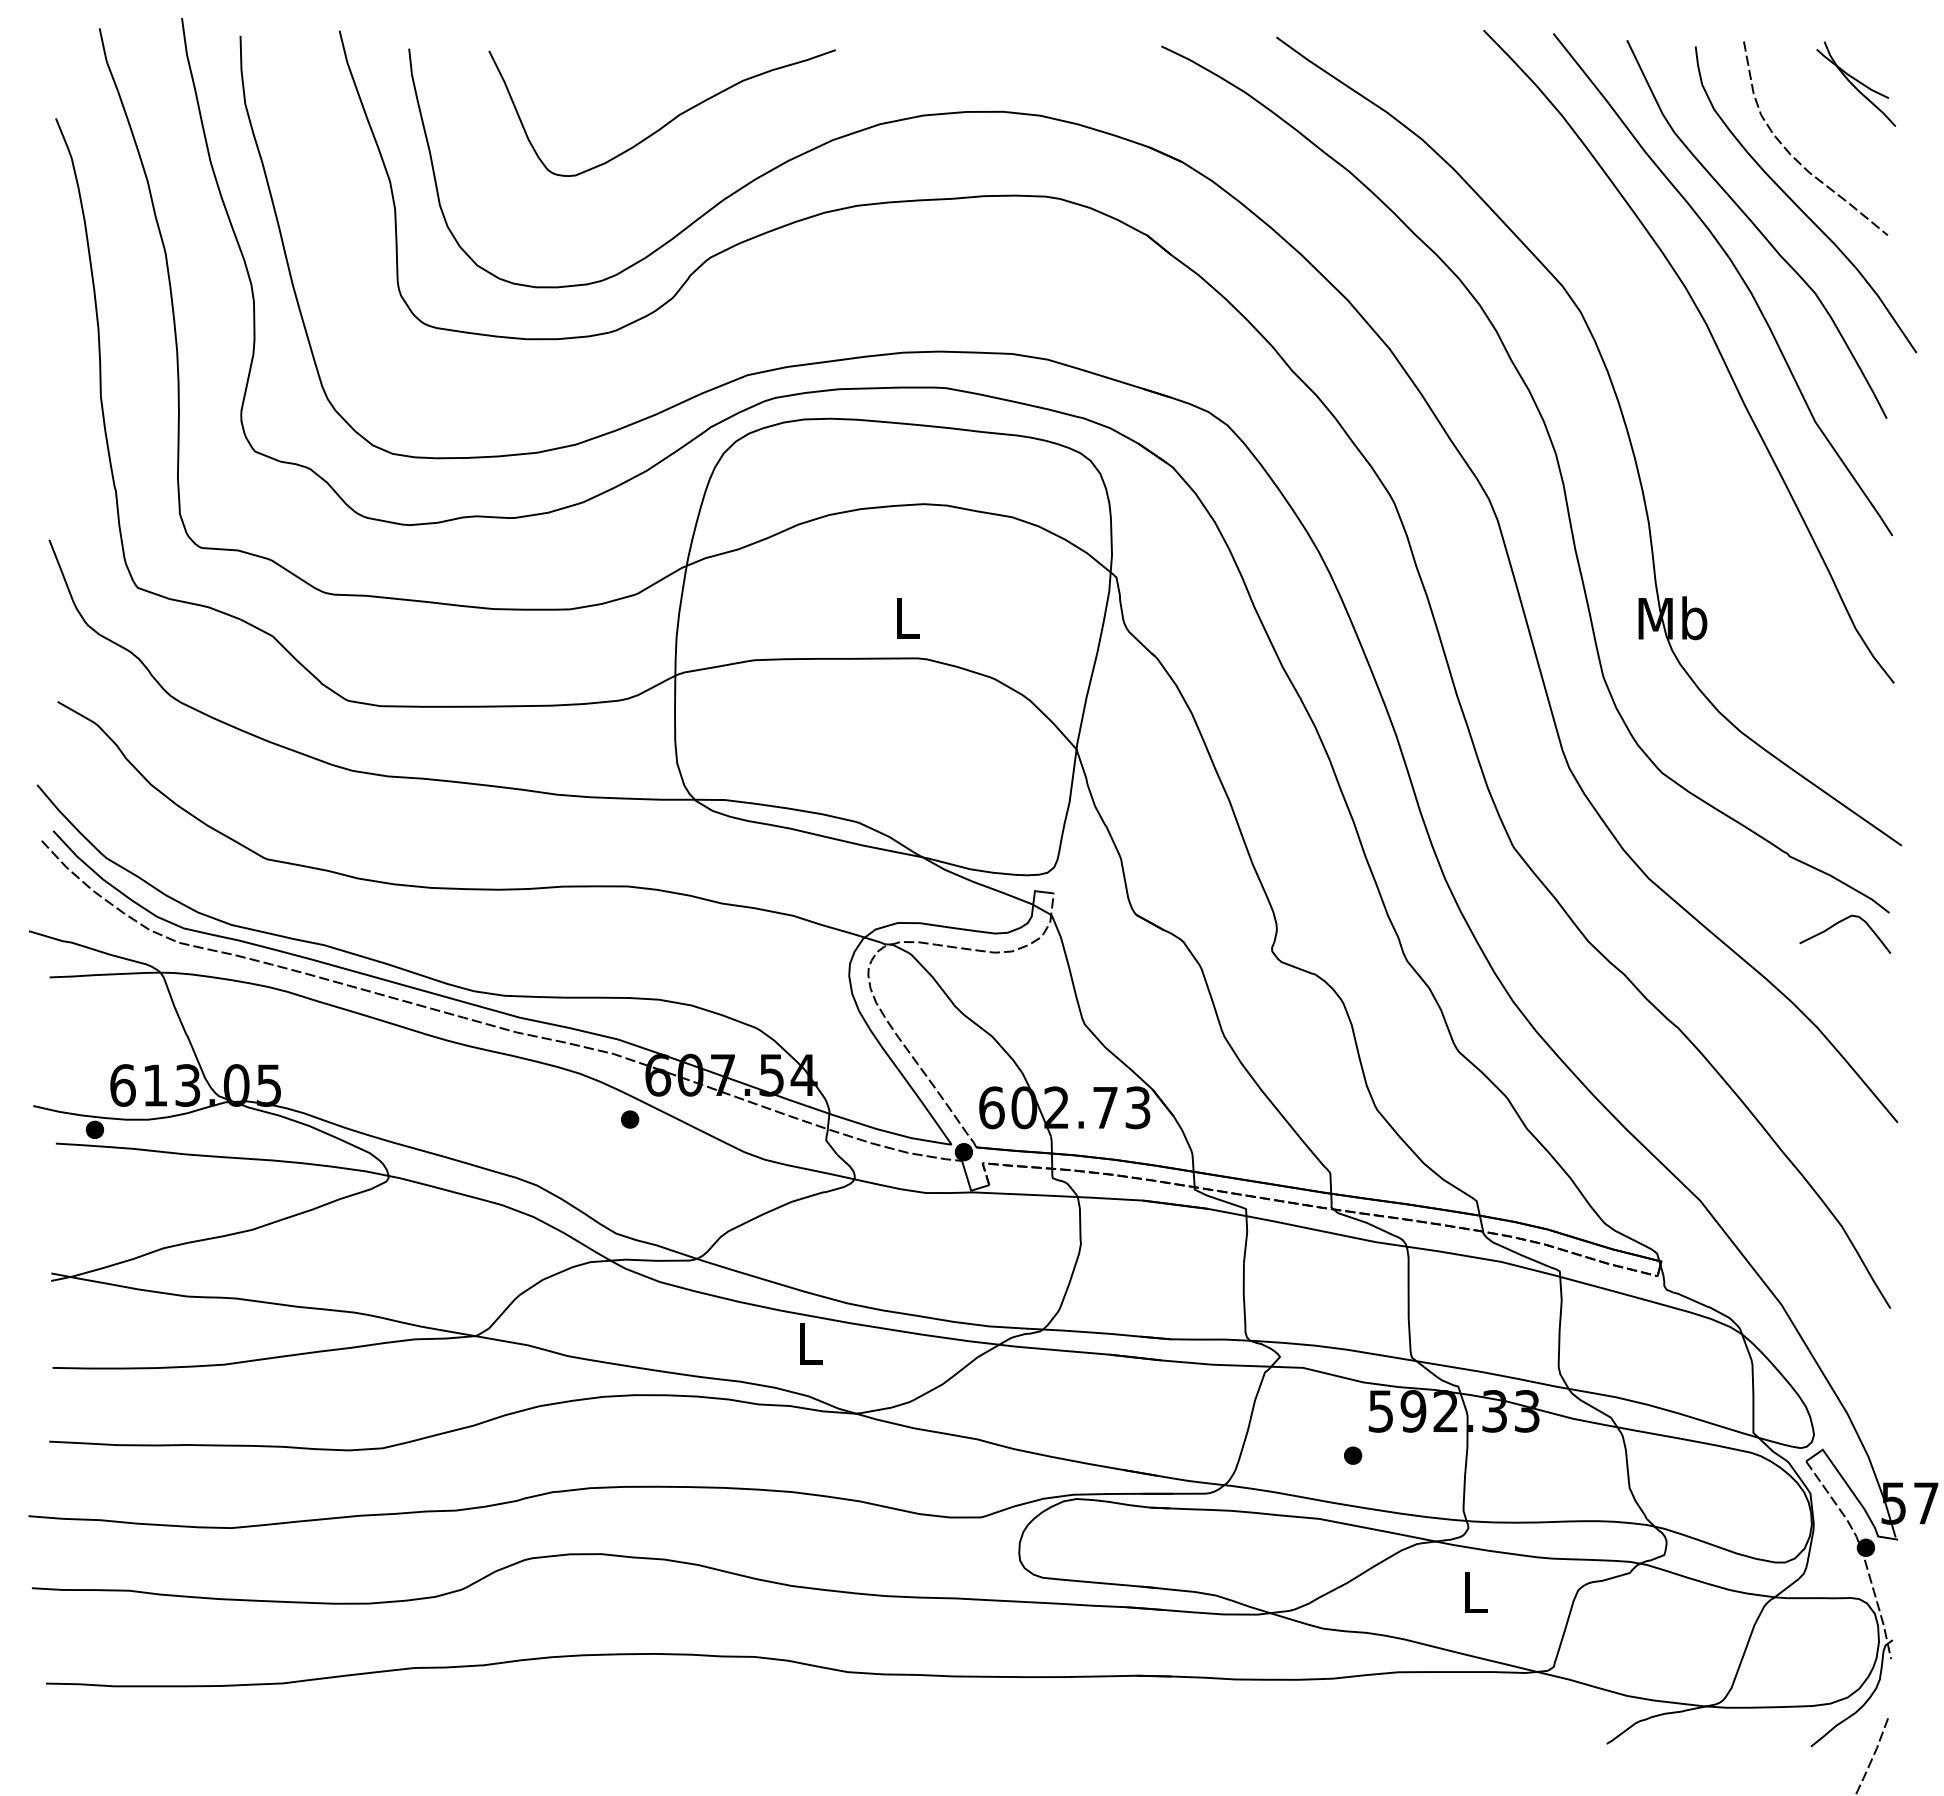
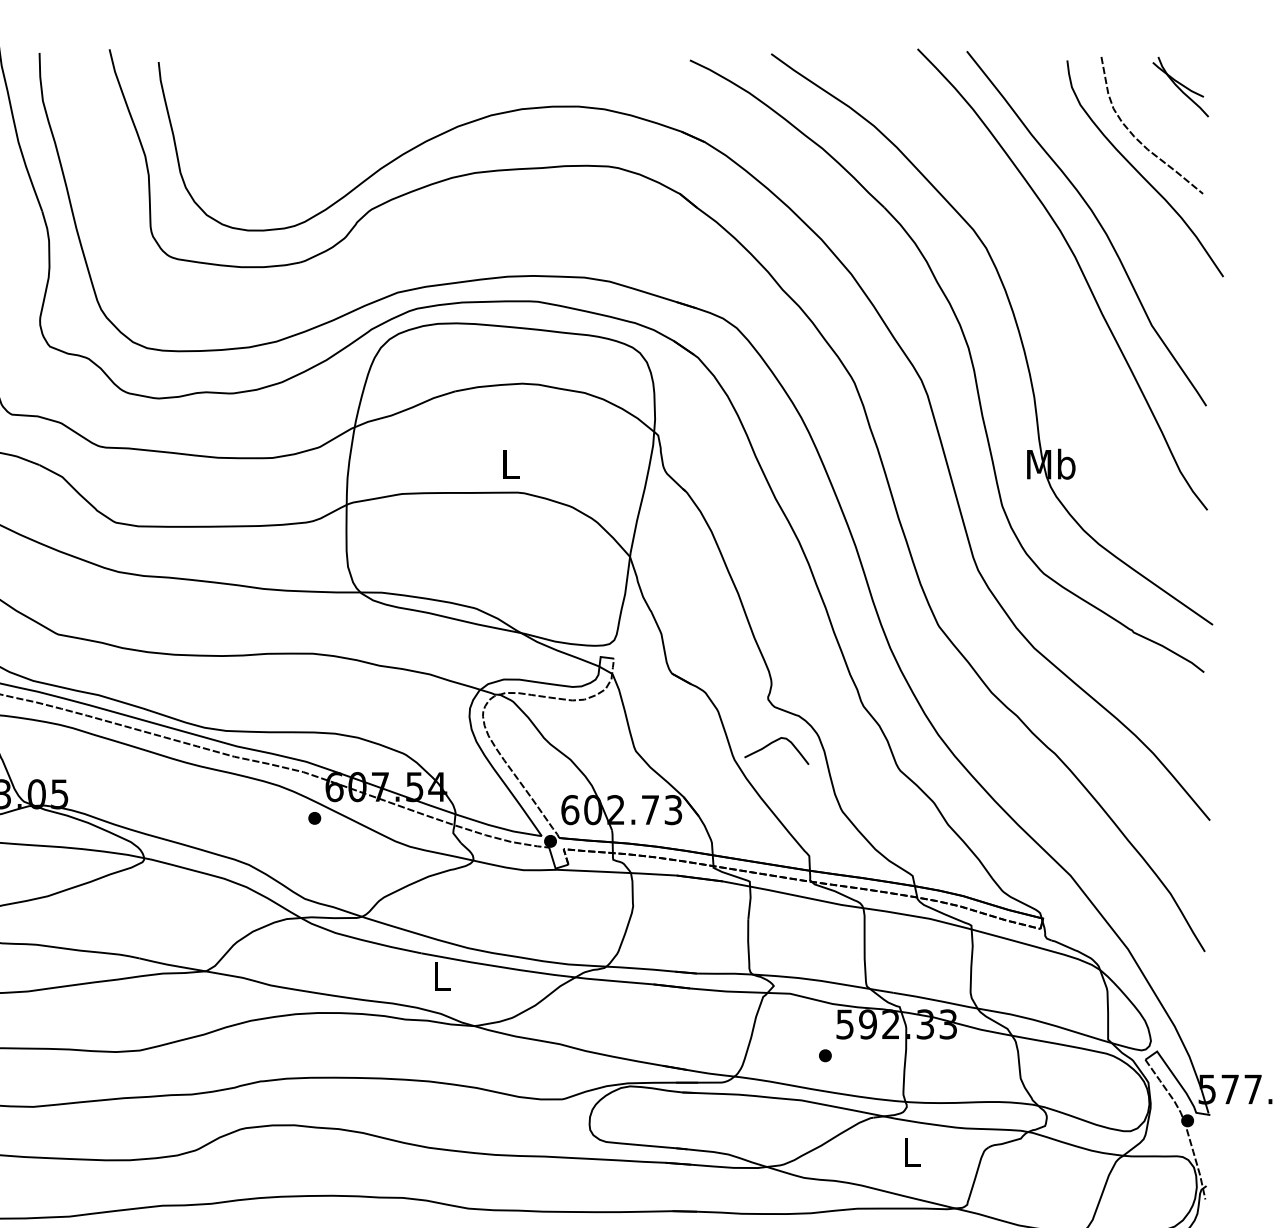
curve: (668, 121) -> (341, 113), removed
curve: (1756, 228) -> (1110, 188), removed
curve: (1837, 924) -> (771, 744), moved

